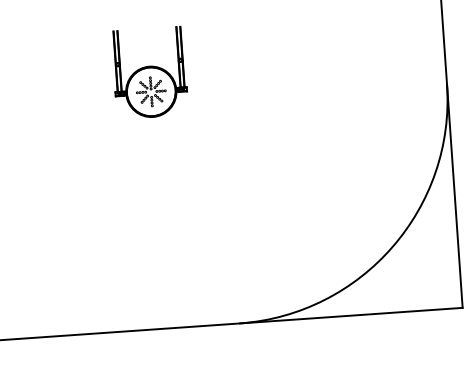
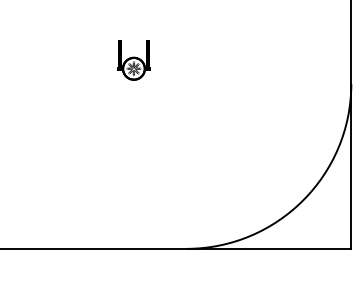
part: (149, 73) -> (133, 60), size x0.6

